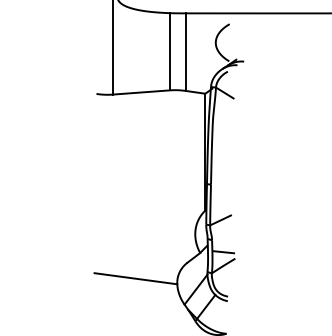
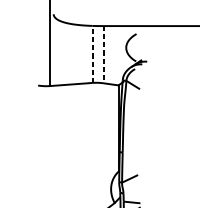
line: (170, 51) -> (92, 54), solid -> dashed
line: (185, 52) -> (103, 54), solid -> dashed

